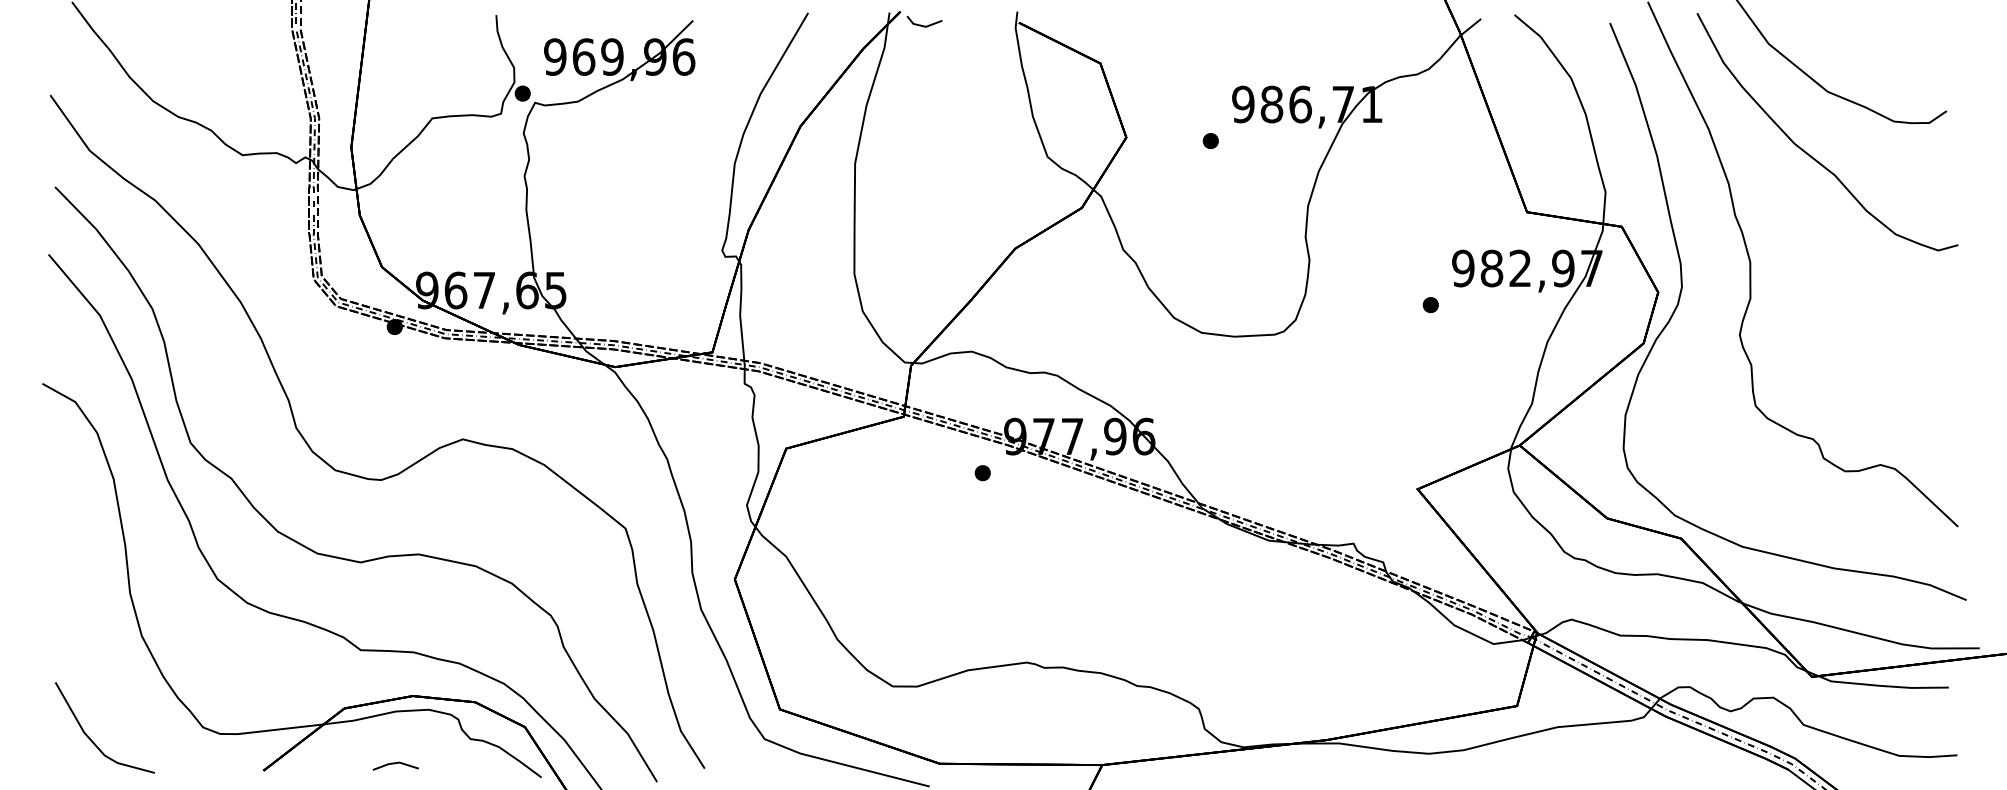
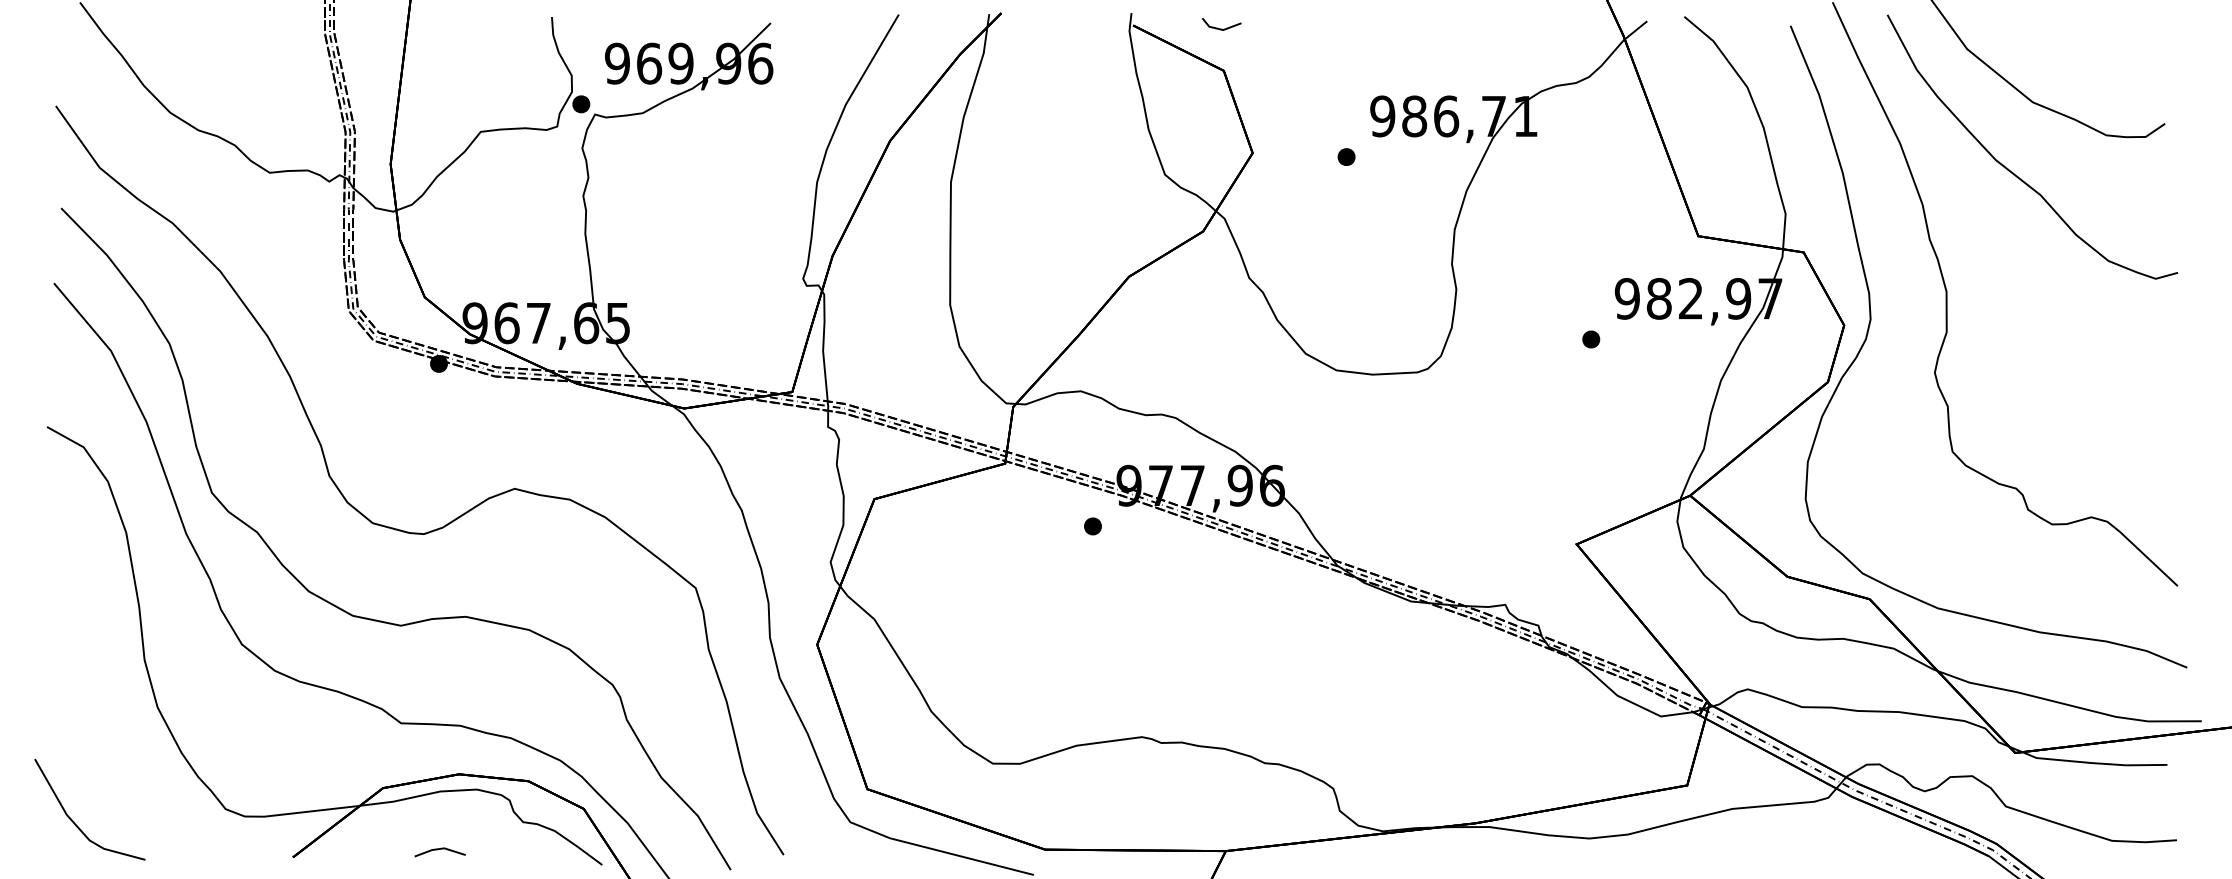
line: (924, 25) -> (1221, 28), moved
line: (91, 739) -> (74, 822), moved

